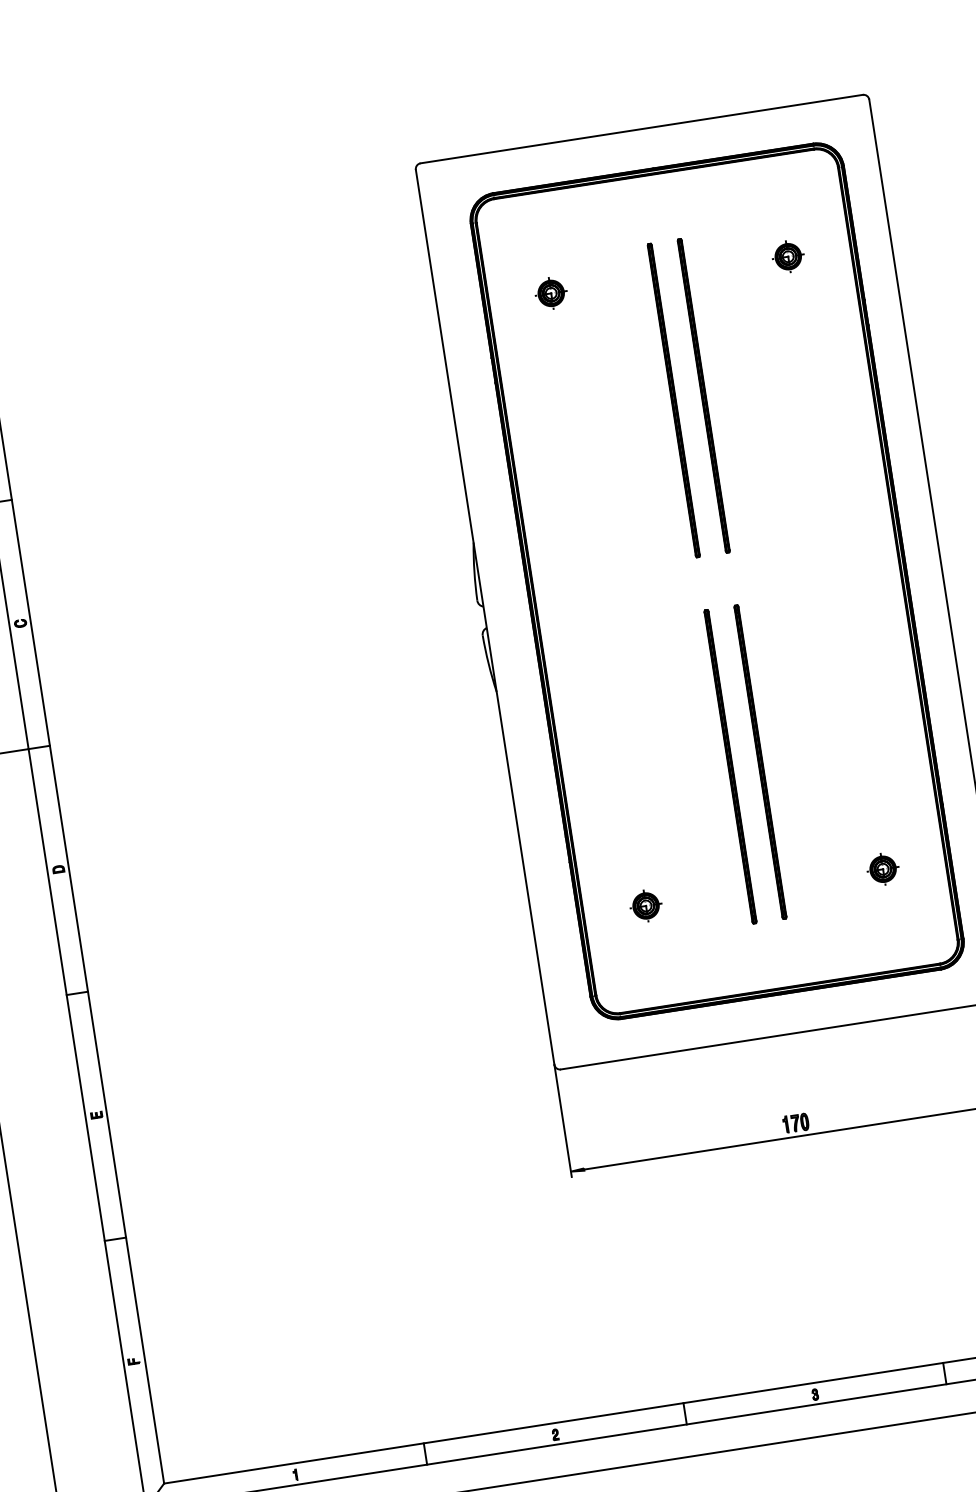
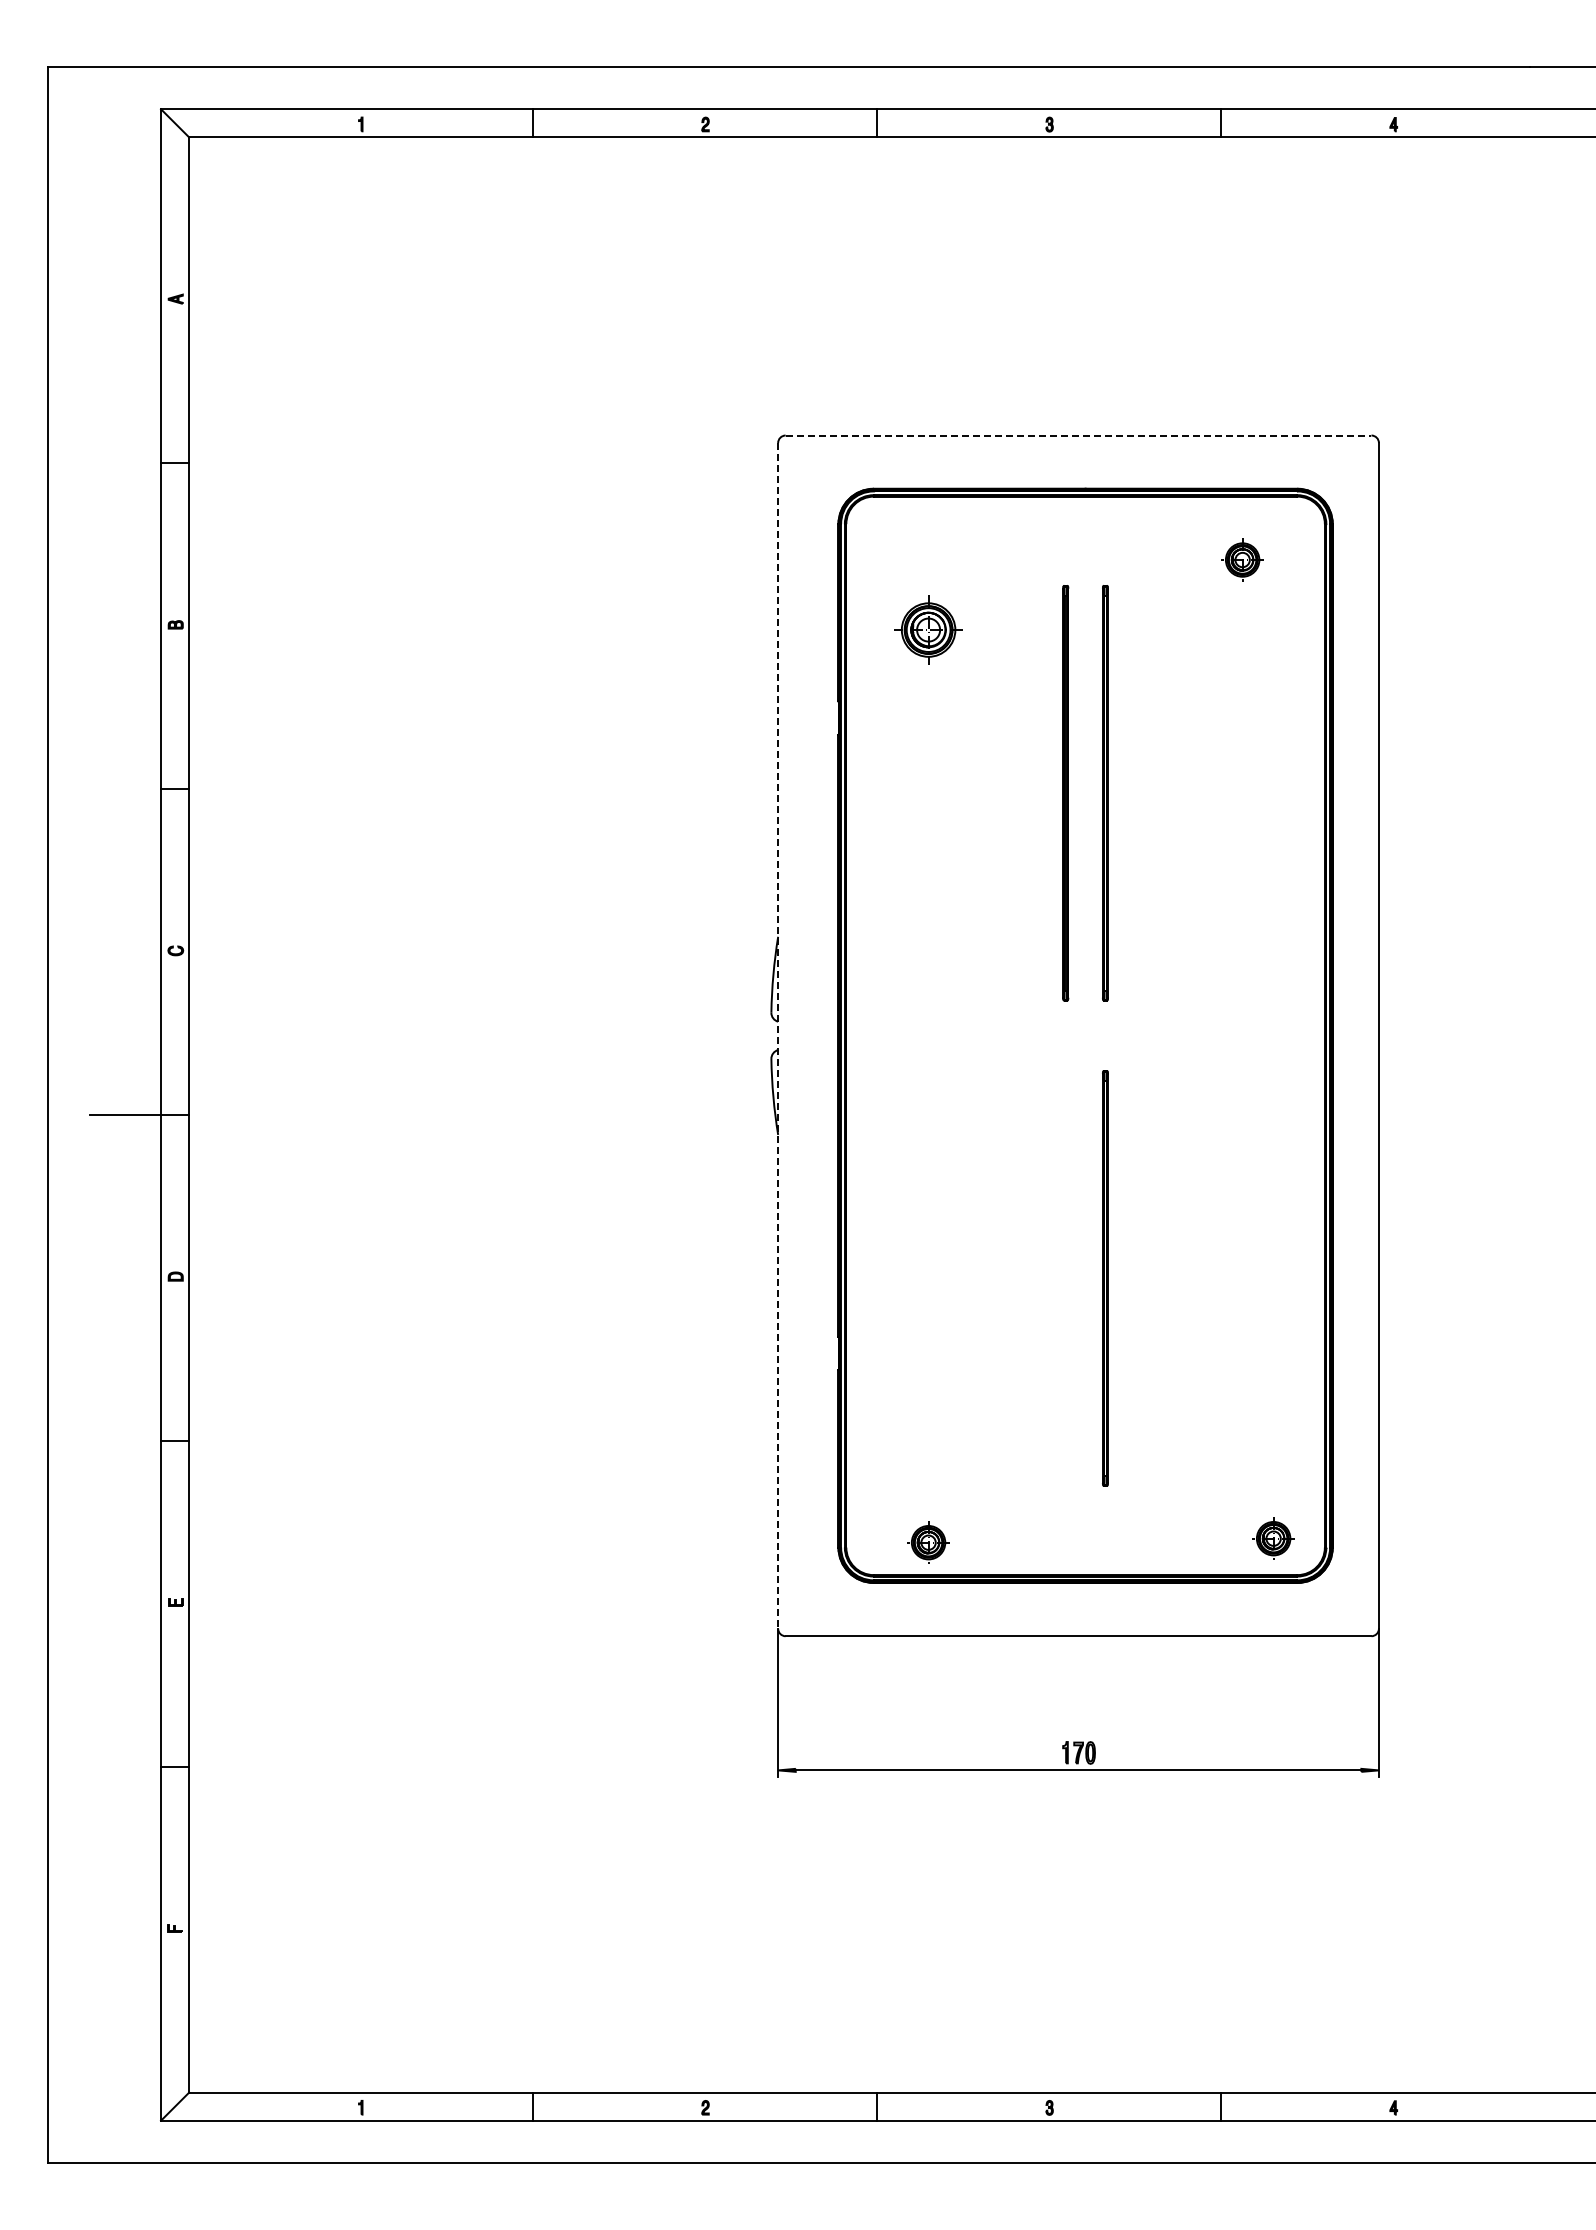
line: (641, 129) -> (1078, 435), solid -> dashed
part: (788, 256) -> (1242, 559), moved
part: (551, 293) -> (928, 629), size x1.6
line: (485, 616) -> (778, 1035), solid -> dashed
part: (730, 766) -> (1065, 1278), removed
part: (882, 869) -> (1273, 1538), moved
part: (646, 905) -> (928, 1542), moved

